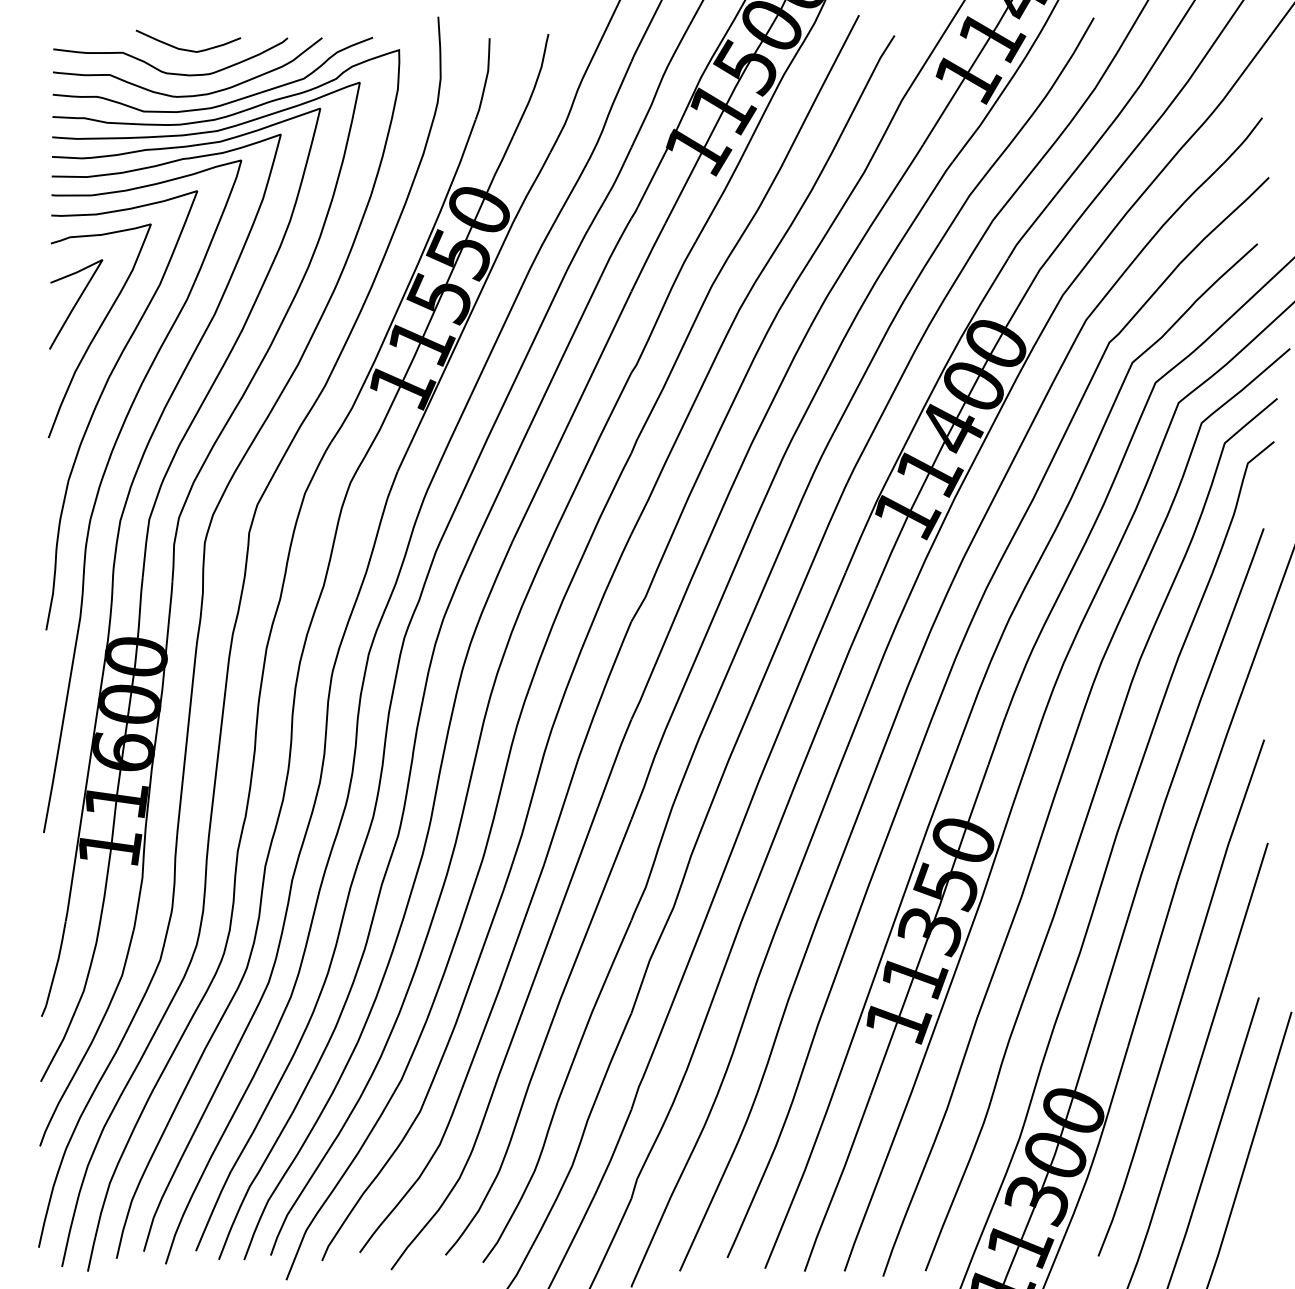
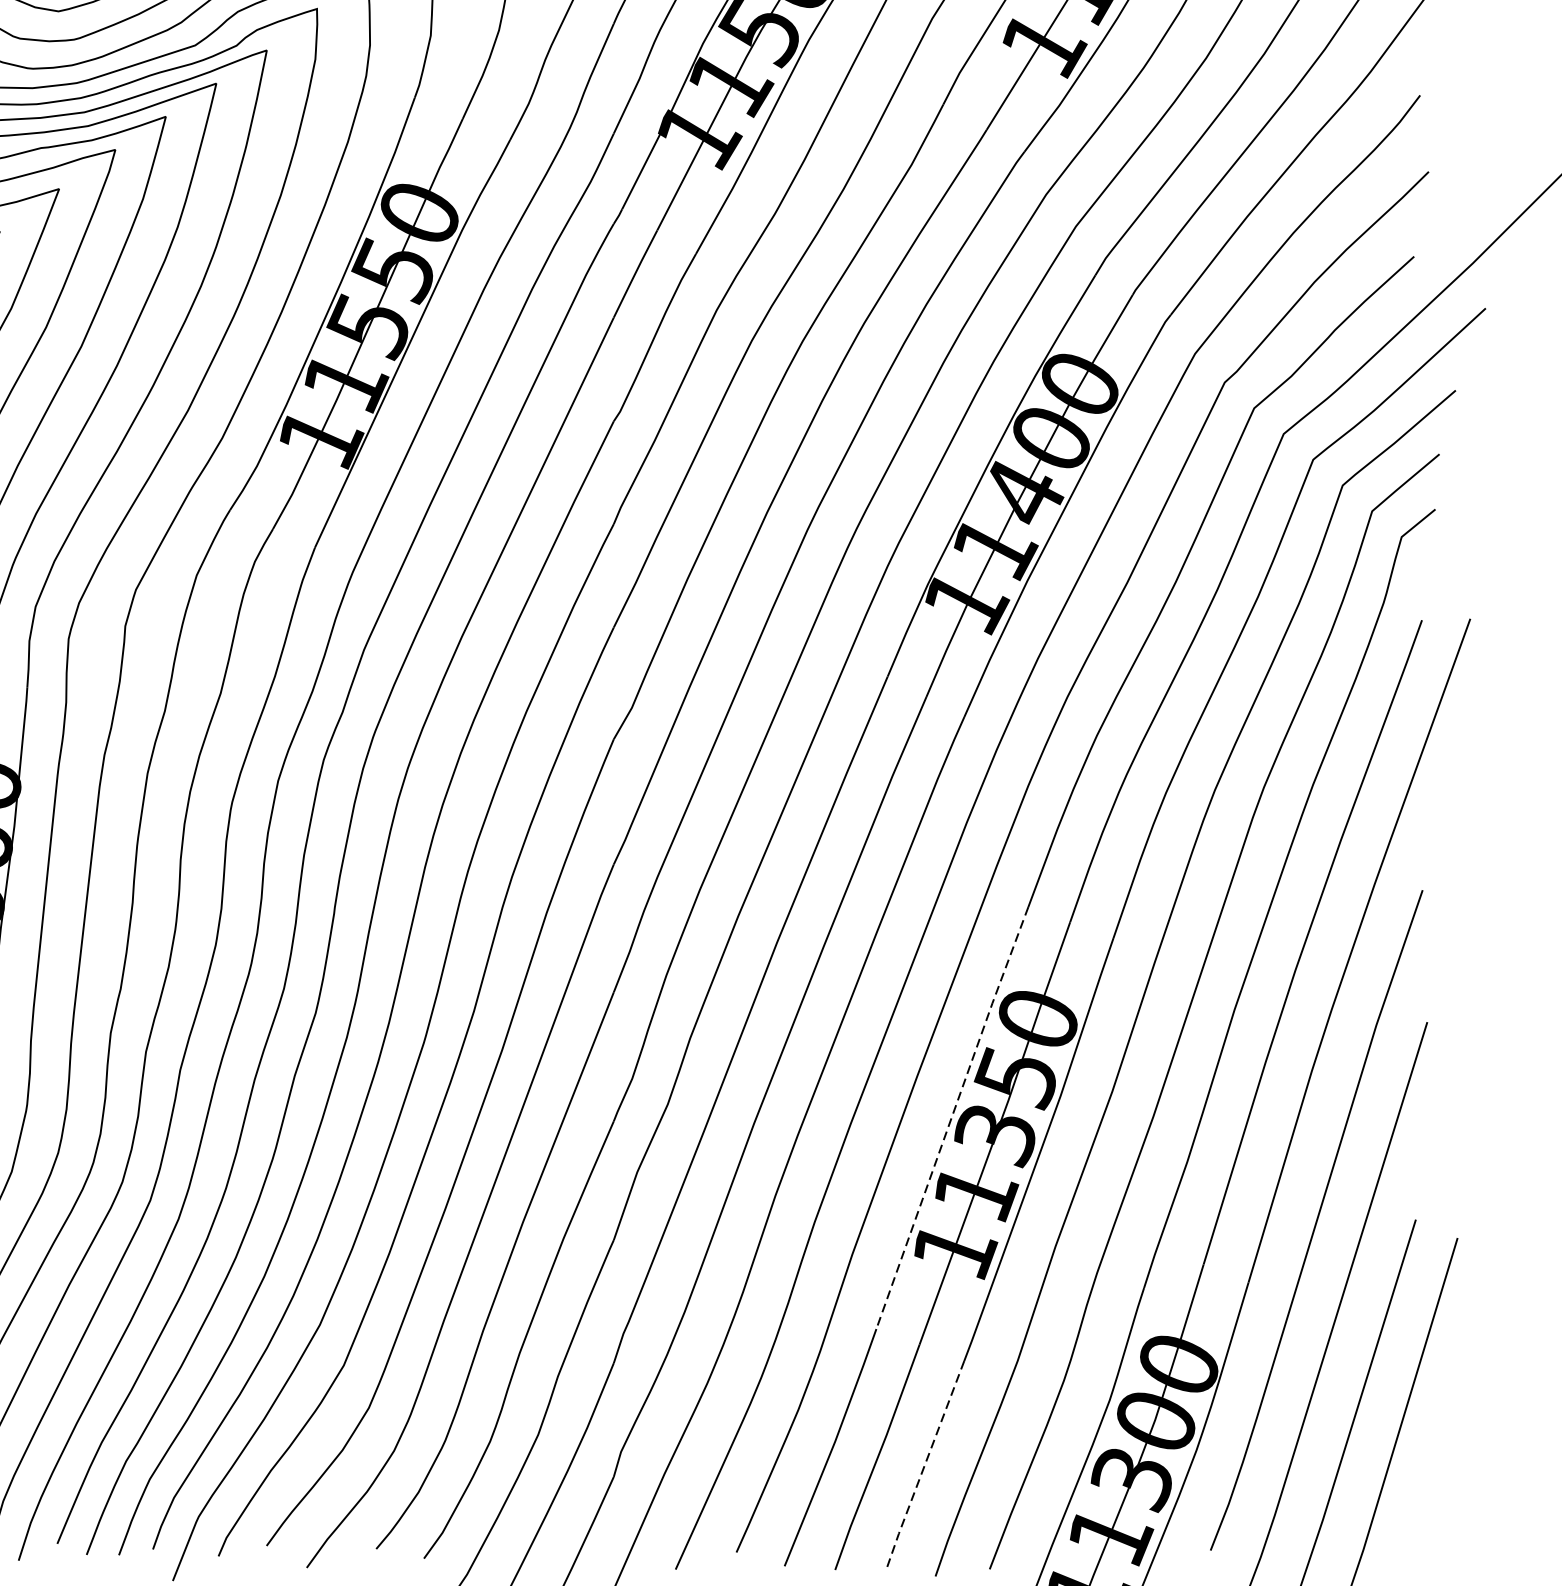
line: (895, 917) -> (951, 1117), solid -> dashed
line: (874, 1190) -> (924, 1466), solid -> dashed

